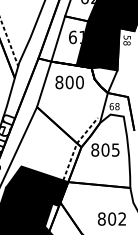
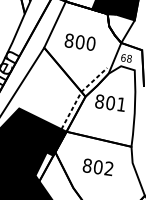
text: (69, 82) -> (80, 42), moved
text: (115, 149) -> (121, 103), 805 -> 801
text: (111, 218) -> (97, 166), moved

